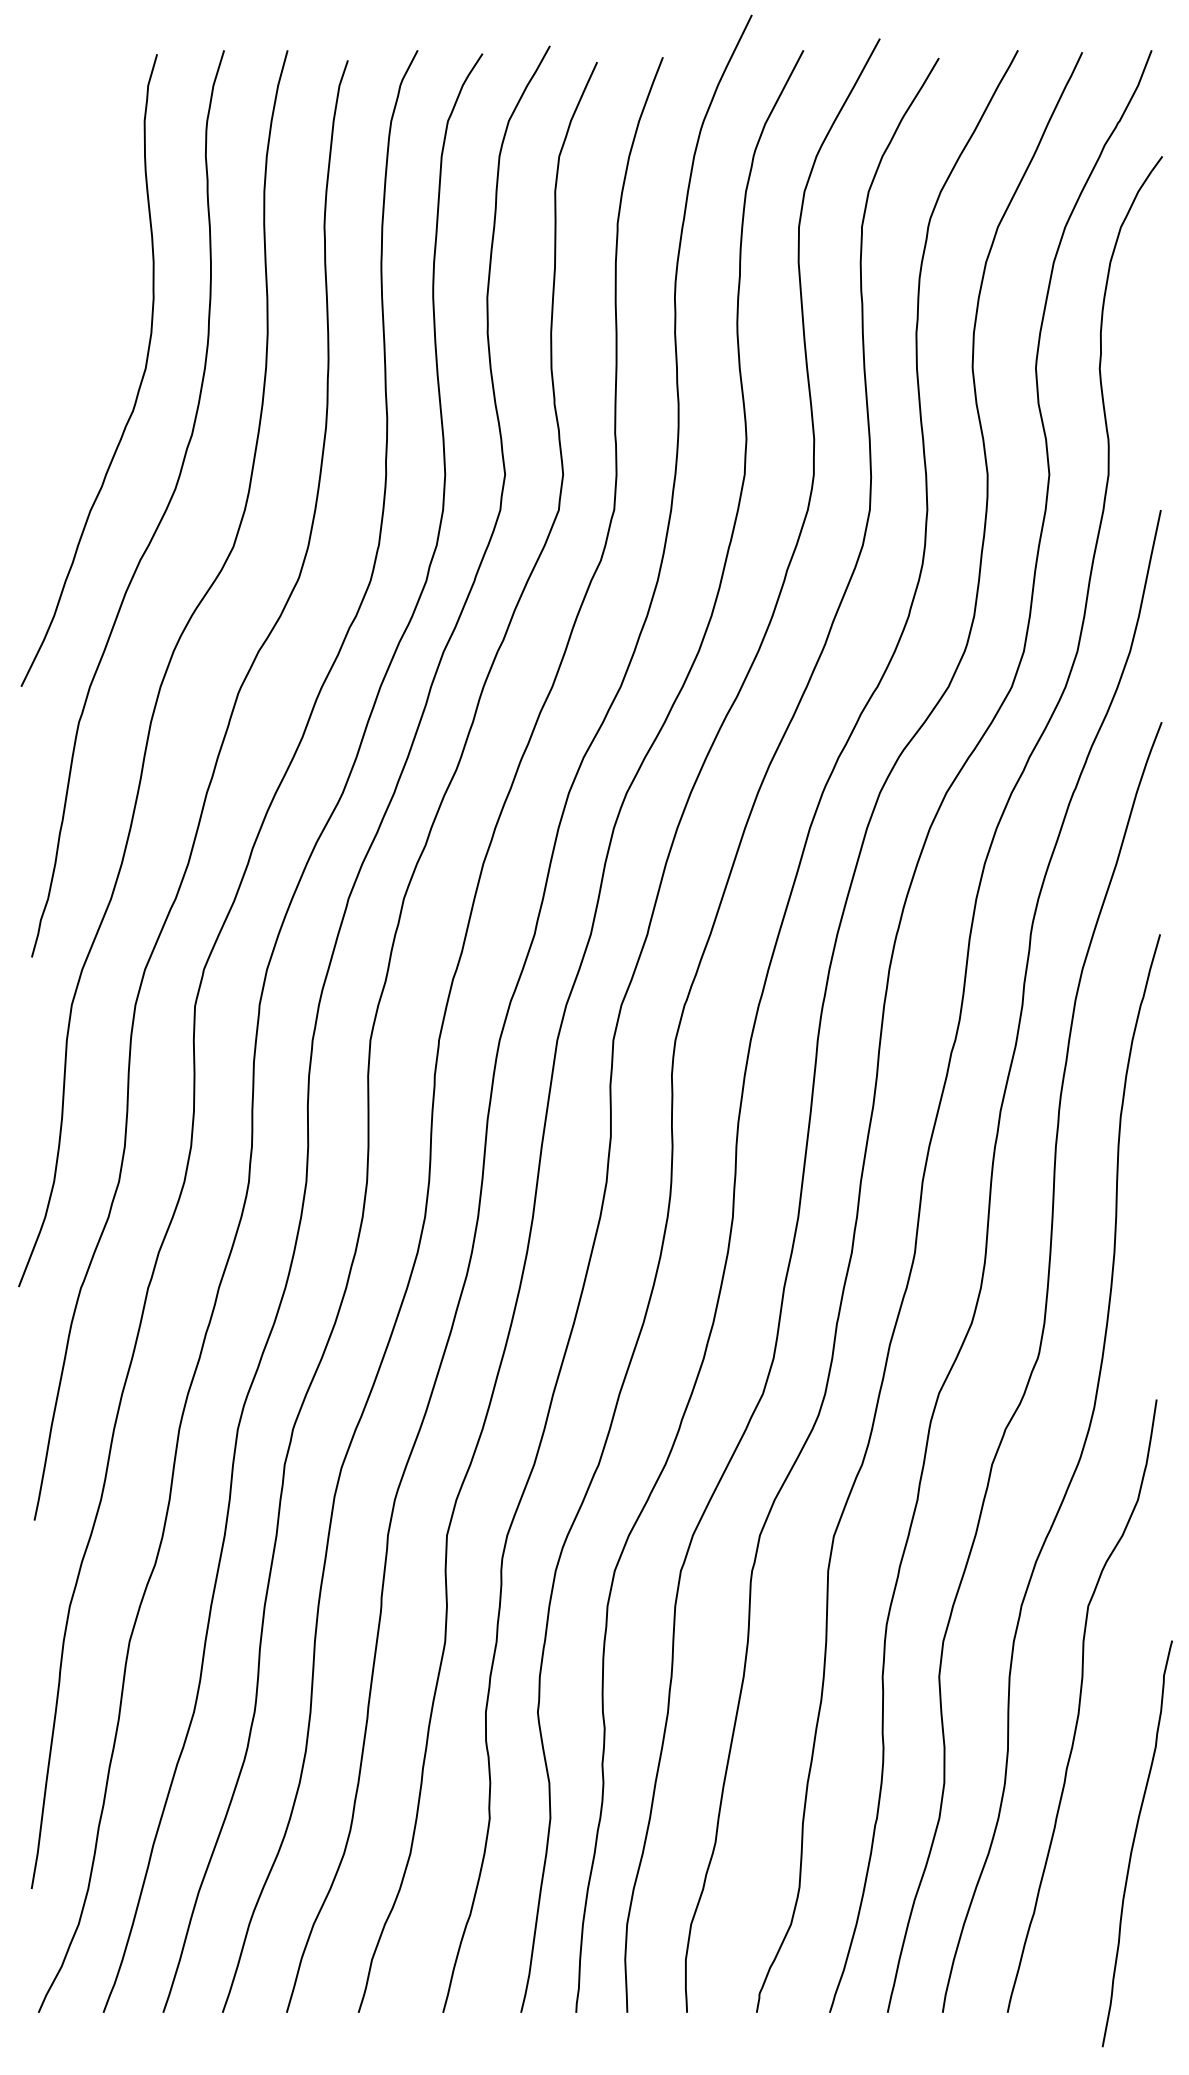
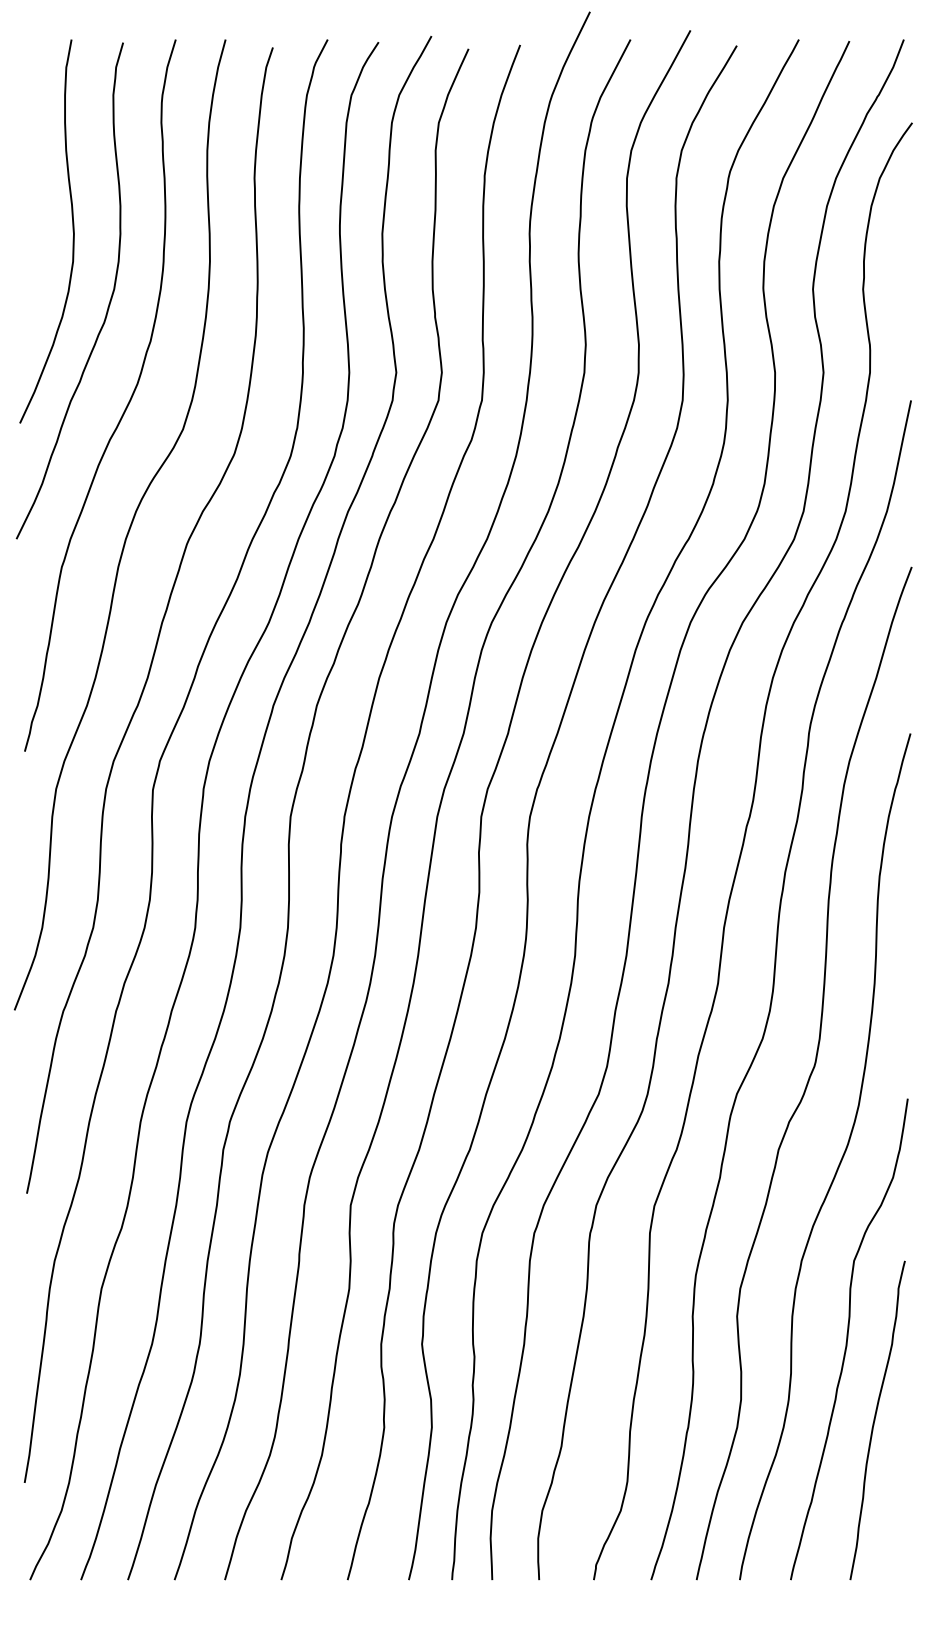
curve: (92, 294) -> (72, 231), added
curve: (1134, 1843) -> (875, 1420), moved

